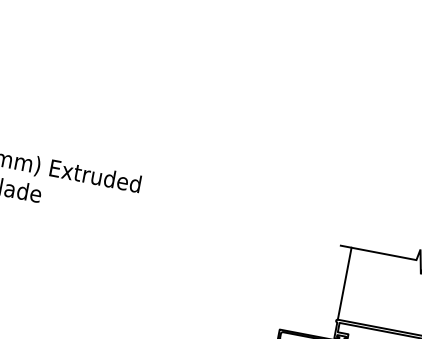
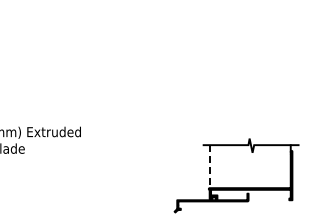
line: (344, 283) -> (209, 166), solid -> dashed

